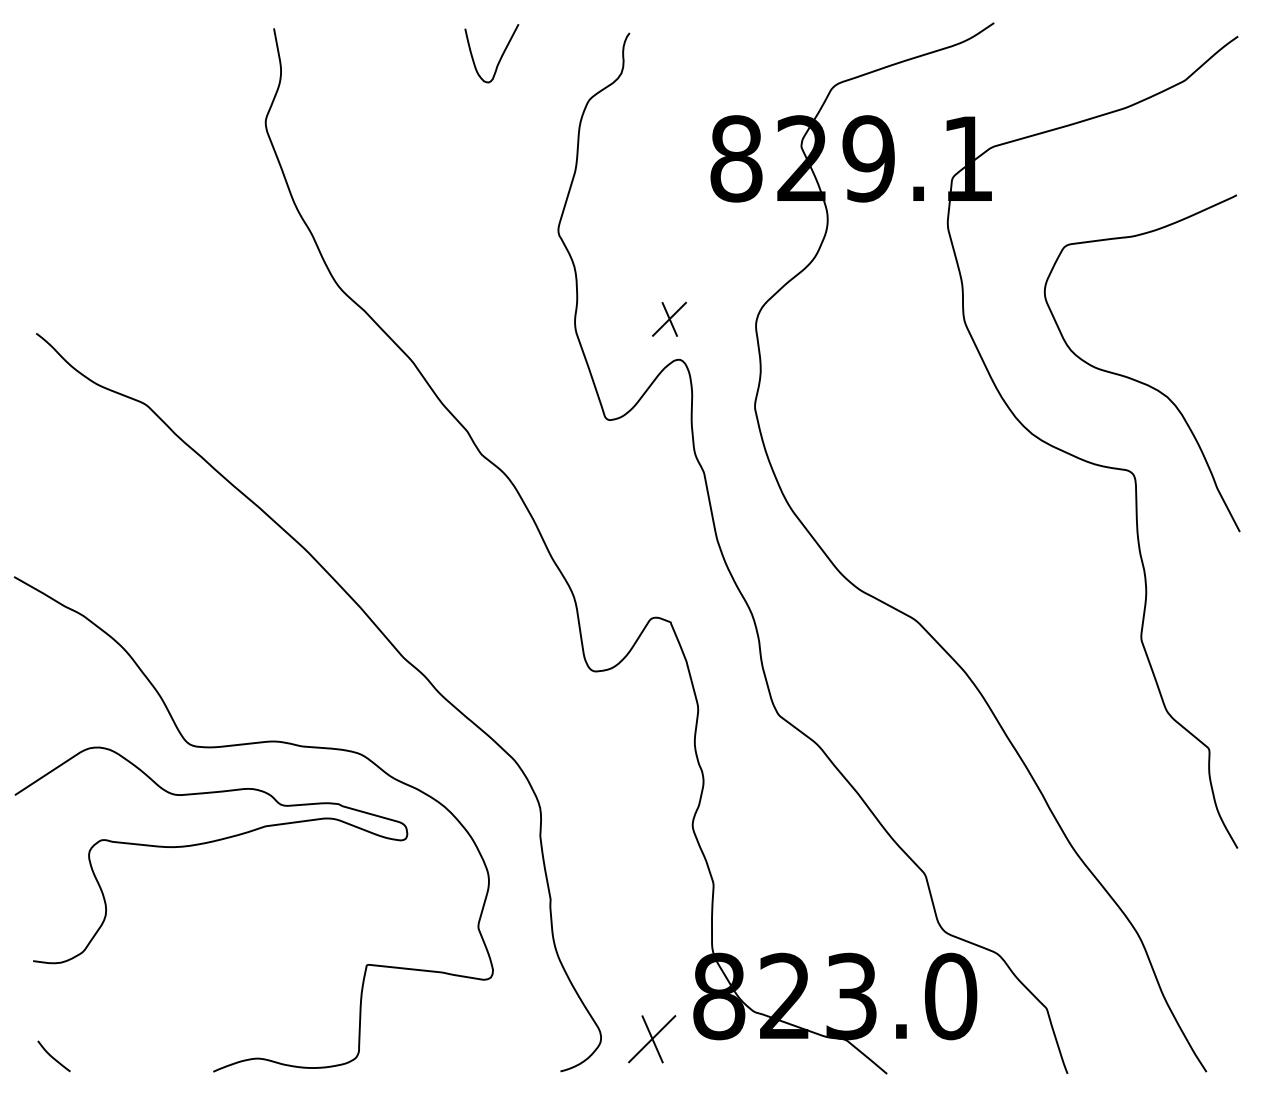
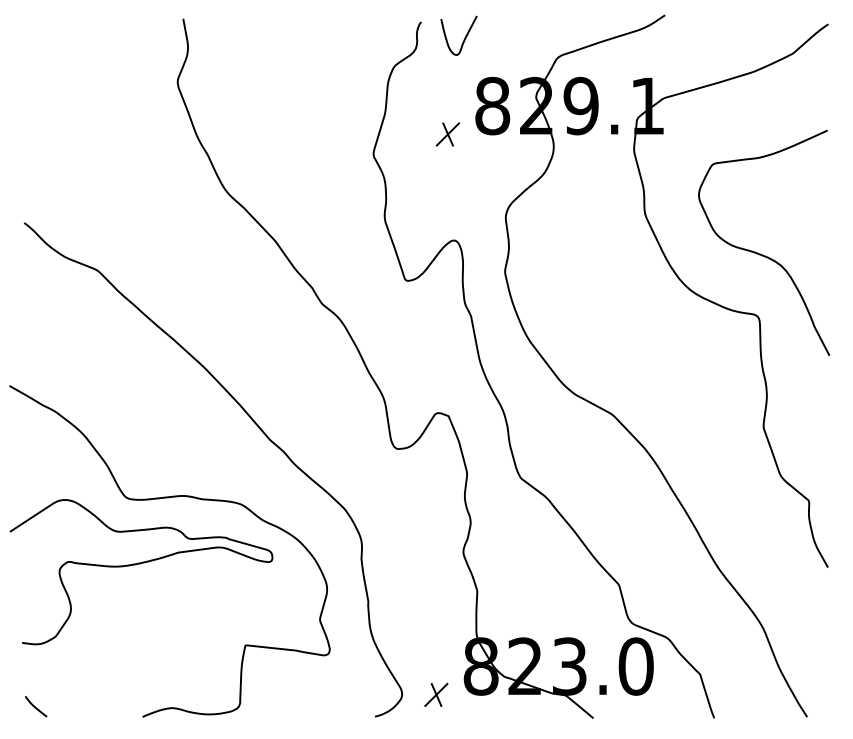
curve: (499, 56) -> (464, 37), moved
part: (668, 319) -> (447, 134), moved
part: (652, 1038) -> (436, 694), size x0.71

